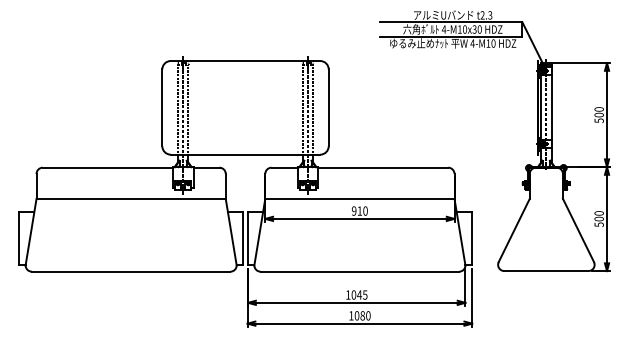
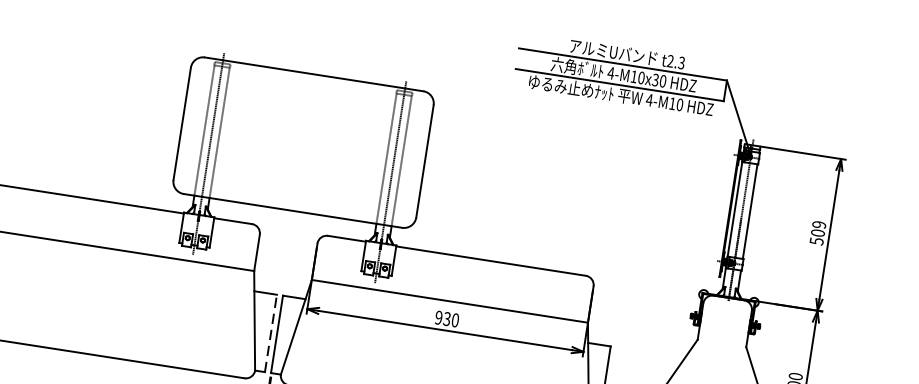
text: (598, 109) -> (818, 224), 500 -> 509
text: (359, 210) -> (446, 318), 910 -> 930
line: (243, 238) -> (271, 332), solid -> dashed

